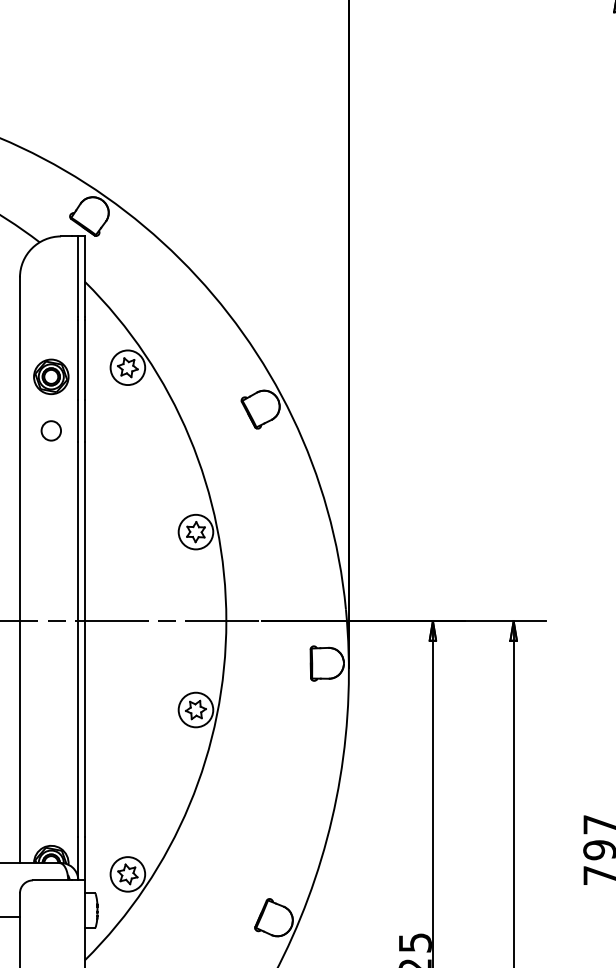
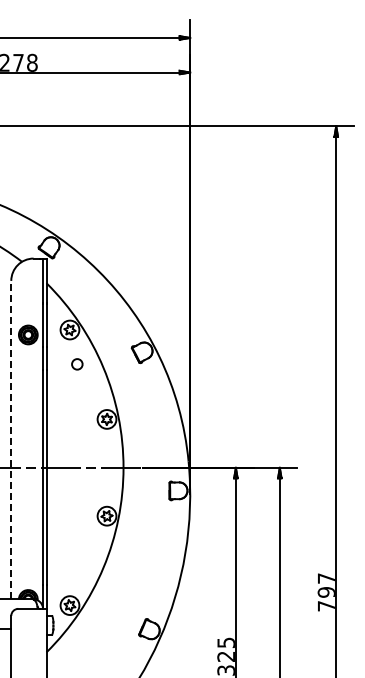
circle: (51, 431) -> (77, 364), moved
line: (20, 569) -> (11, 439), solid -> dashed

